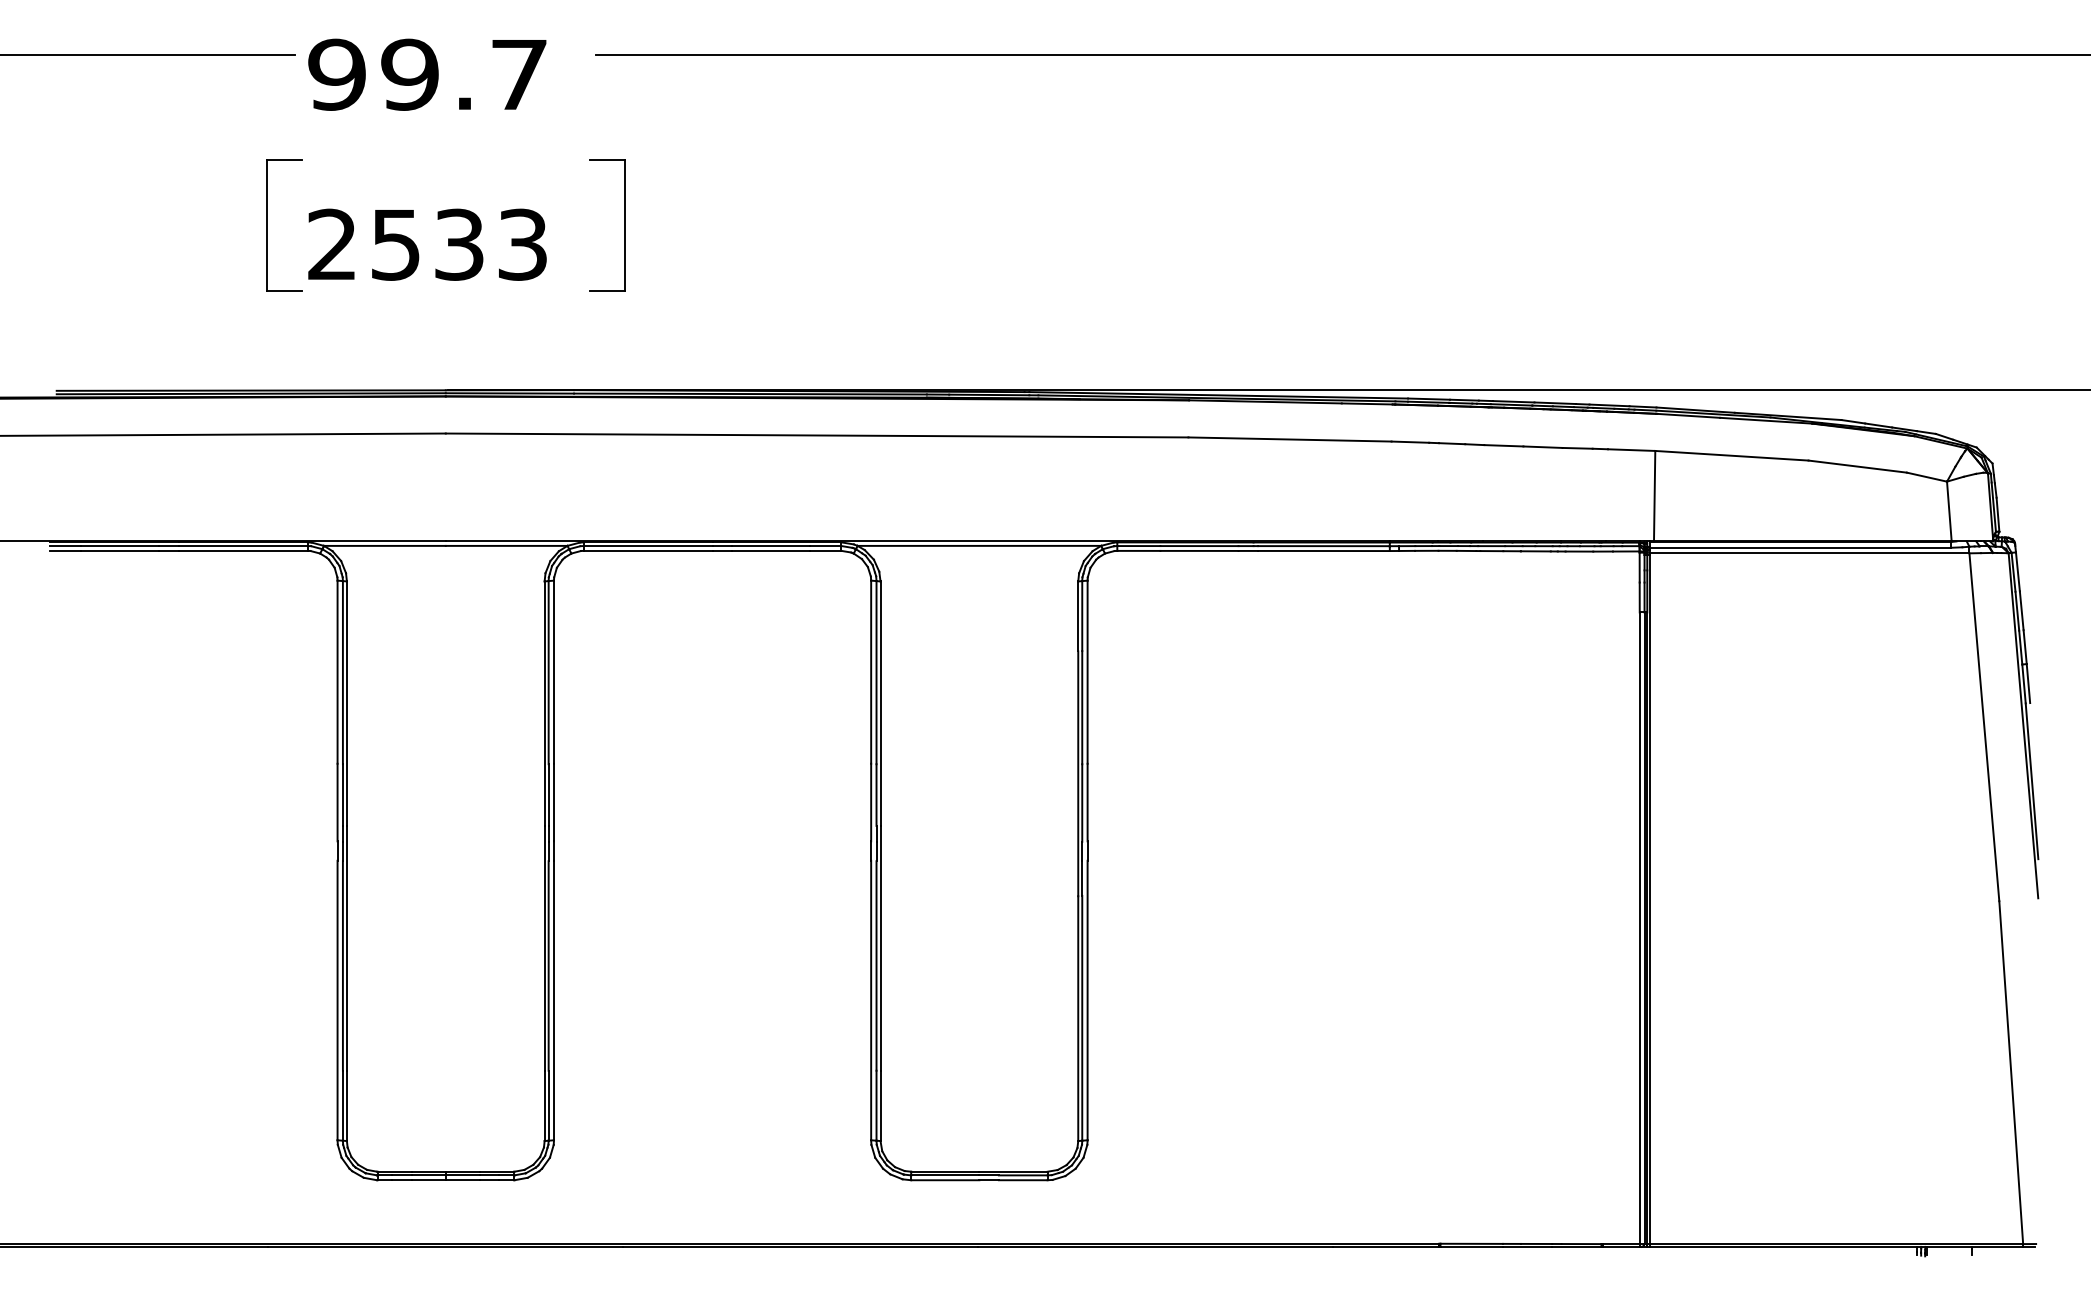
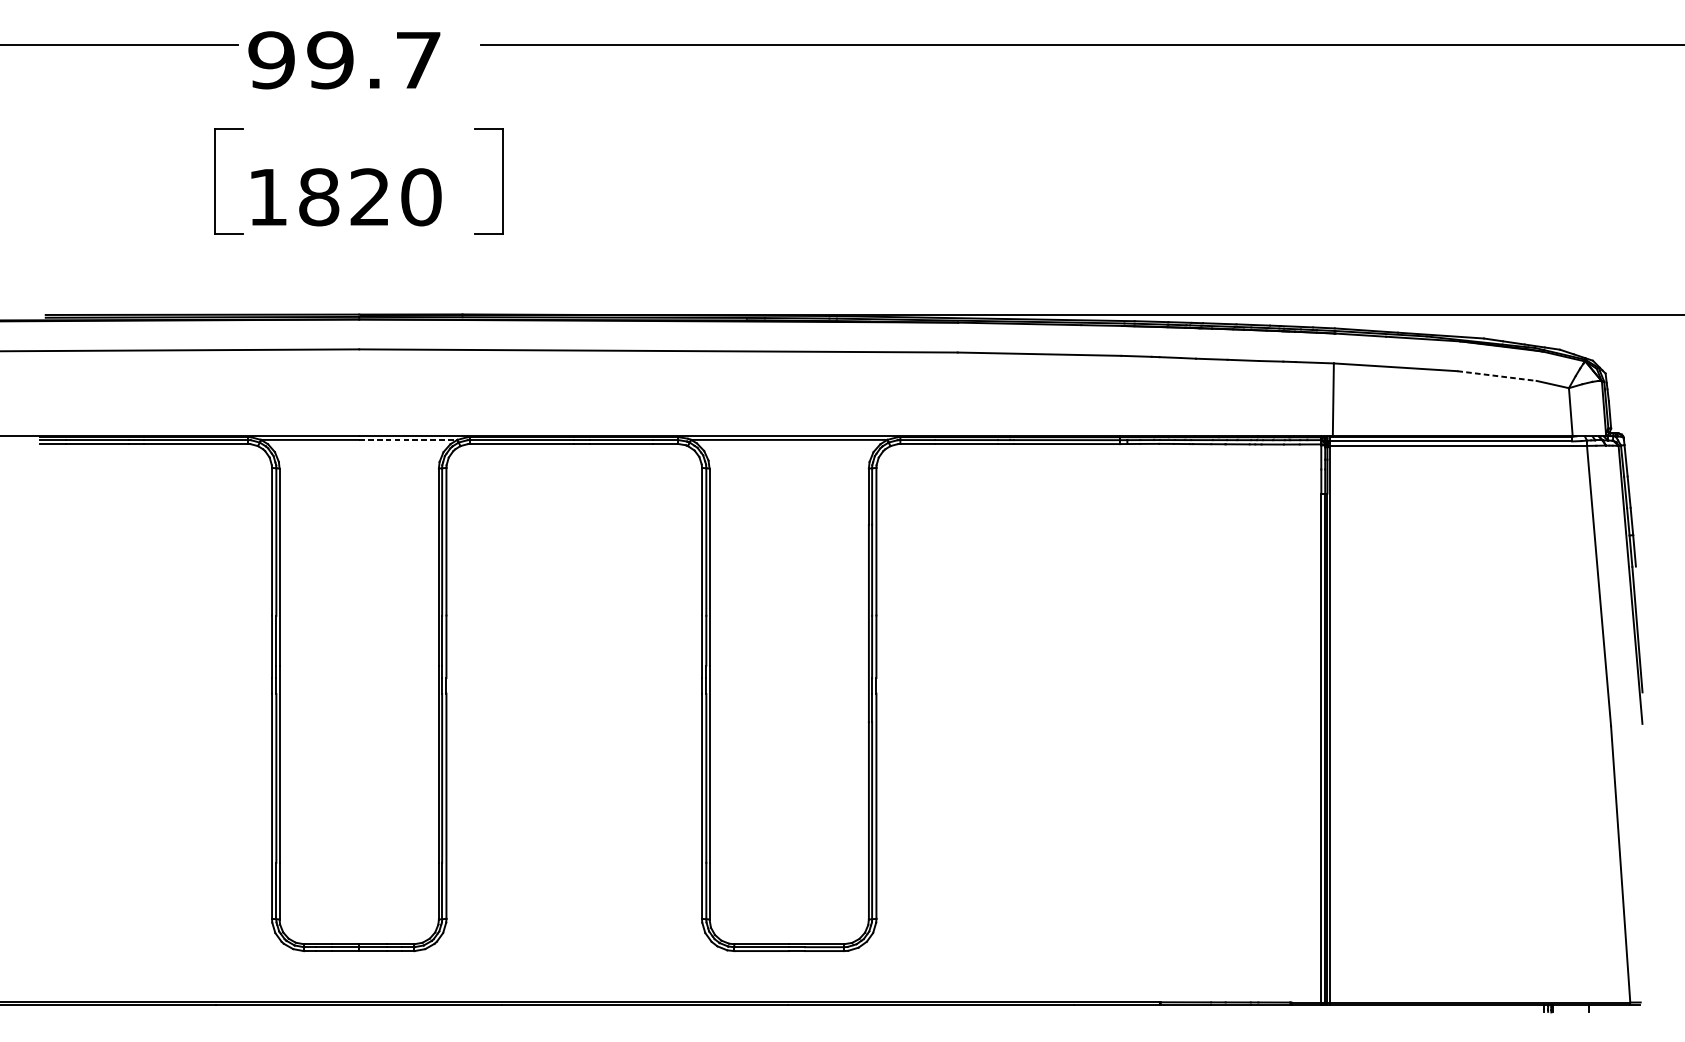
text: (428, 244) -> (345, 197), 2533 -> 1820
line: (1857, 466) -> (1496, 375), solid -> dashed
line: (506, 545) -> (408, 439), solid -> dashed

